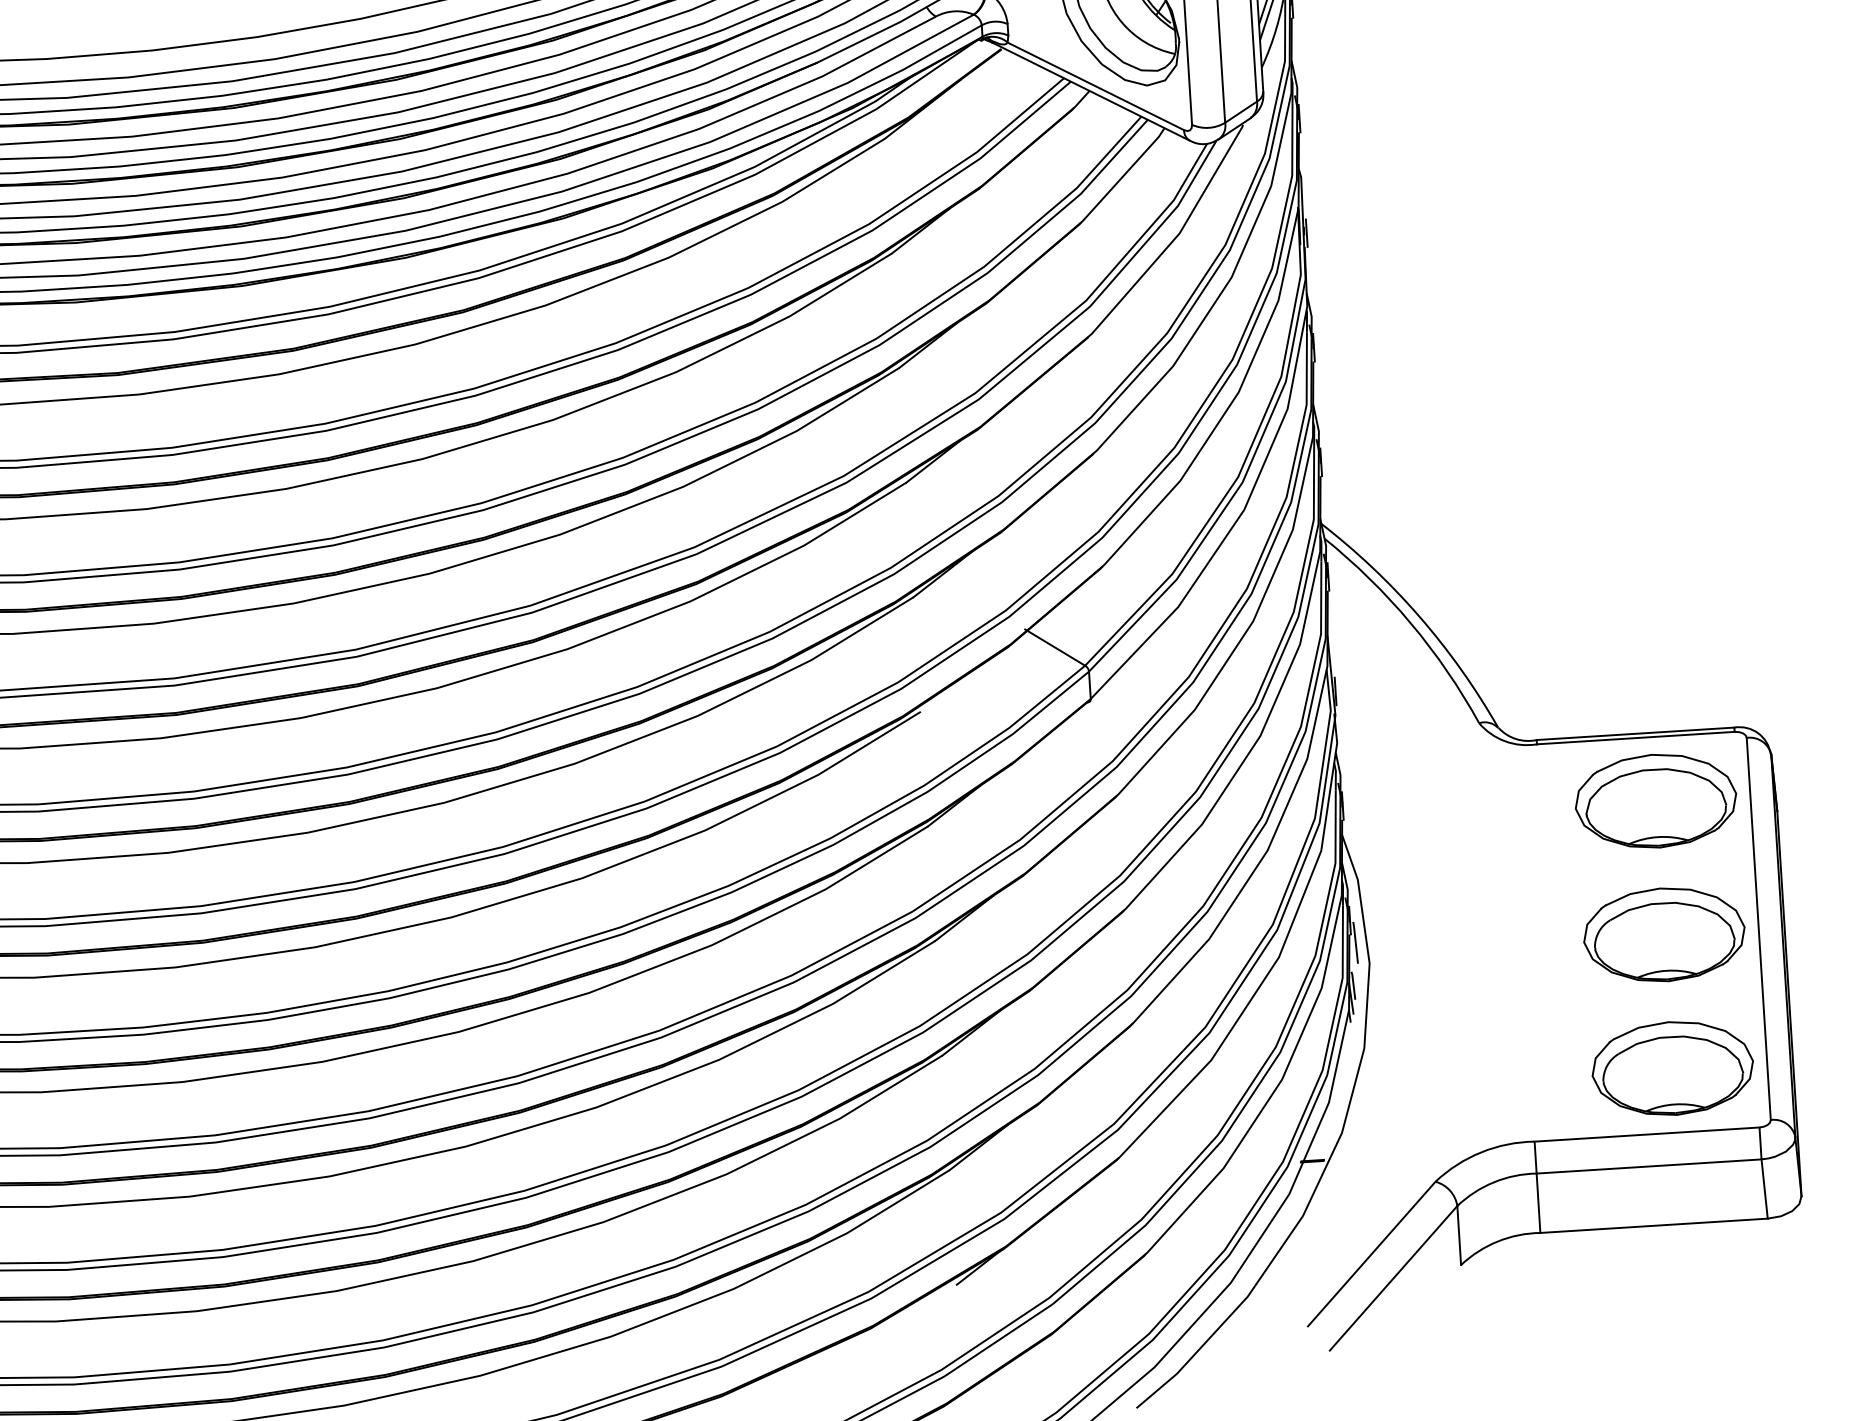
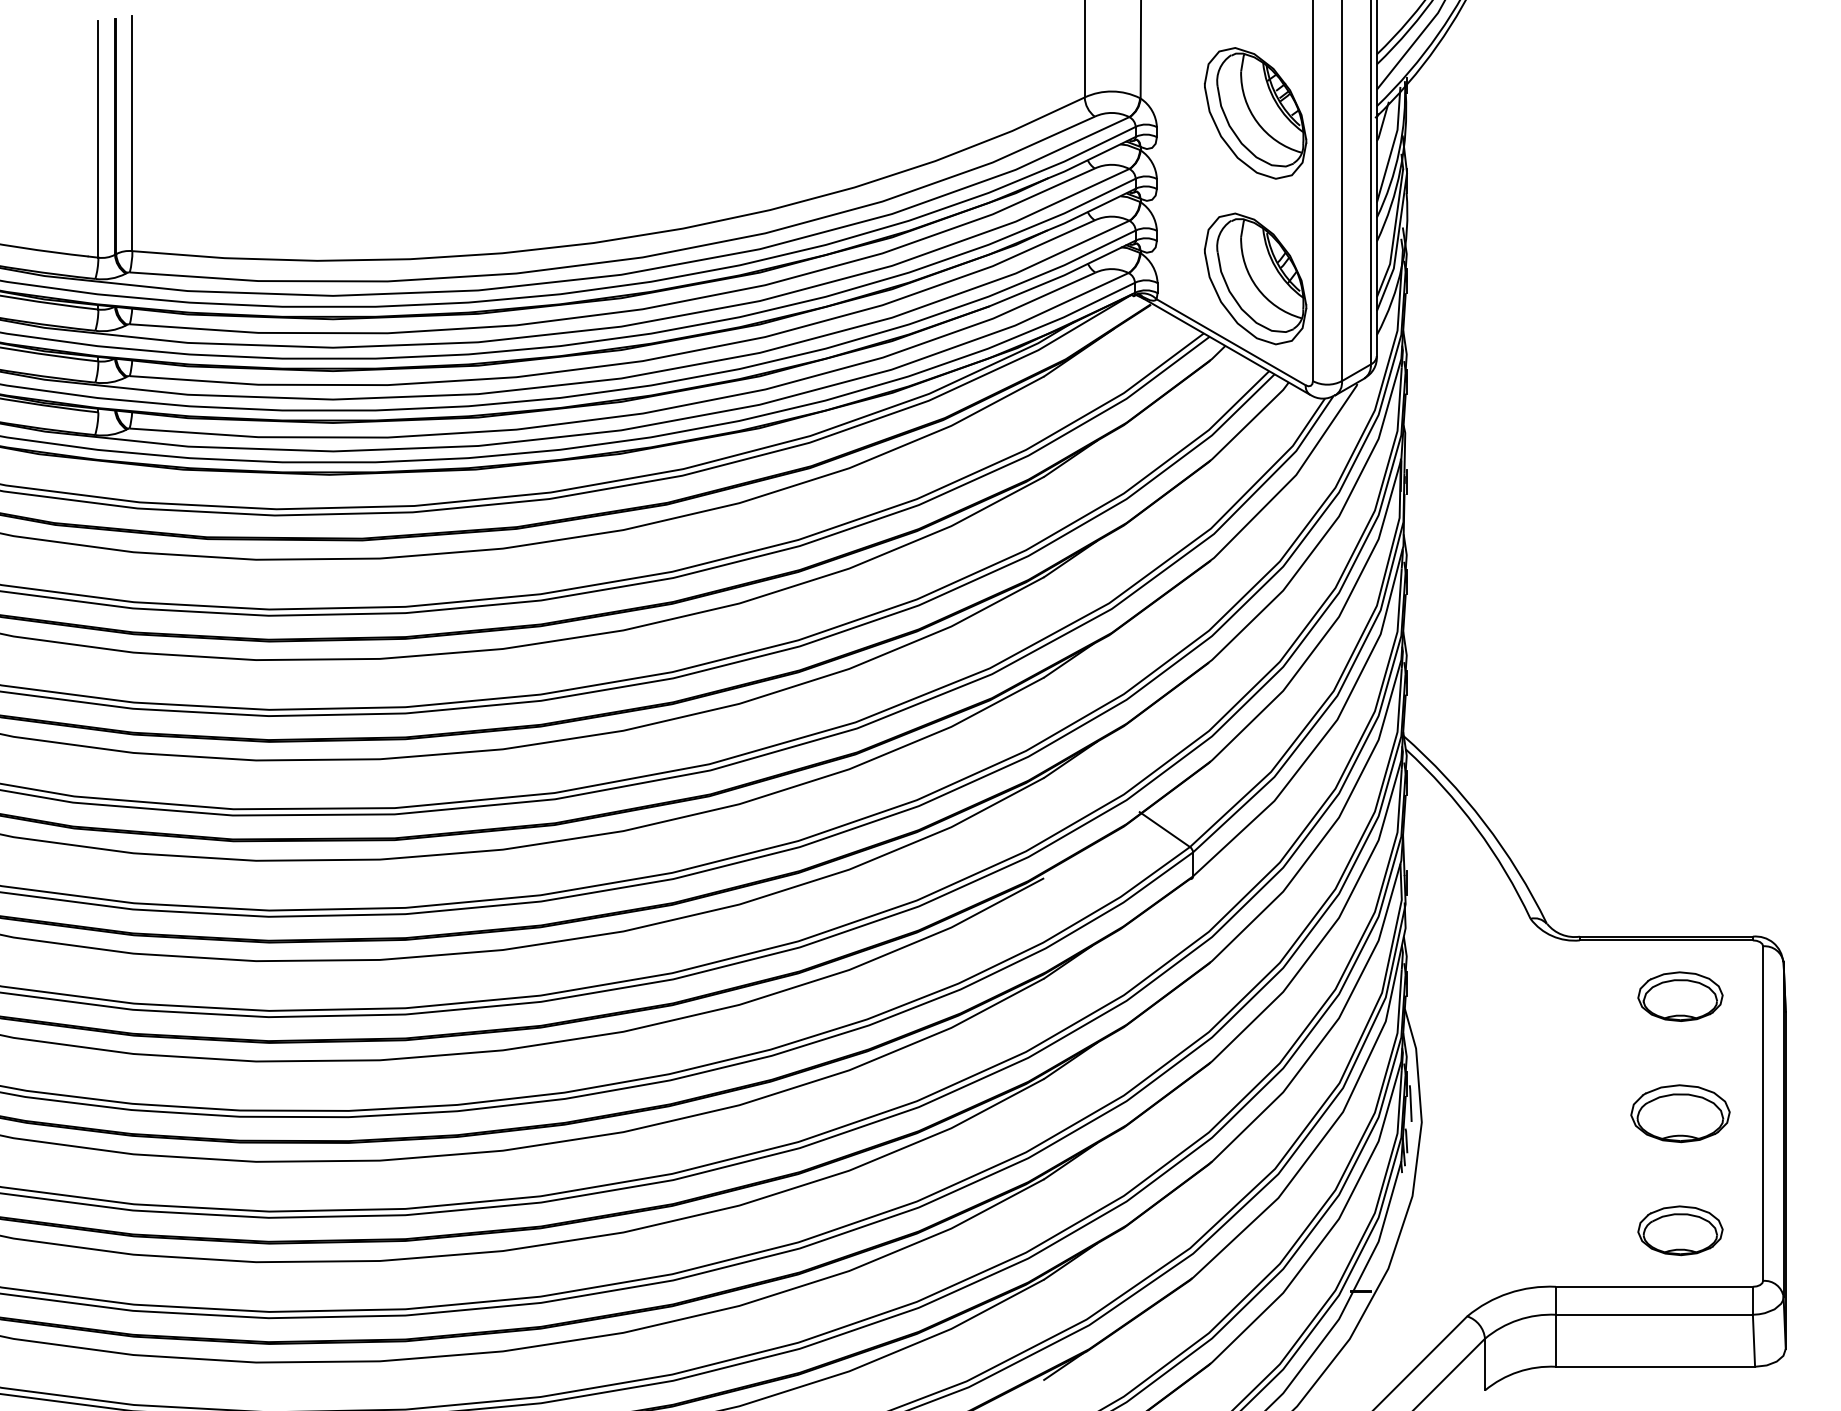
part: (1655, 801) -> (1680, 996), size x0.6
part: (1664, 934) -> (1680, 1113), size x0.7
part: (1672, 1068) -> (1680, 1230), size x0.6

